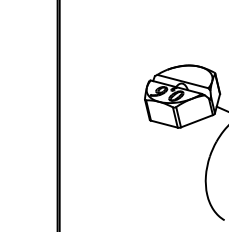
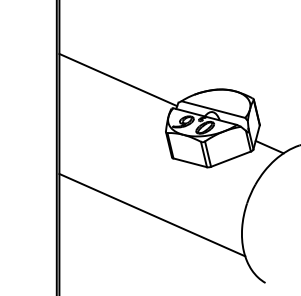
line: (106, 57) -> (118, 79), added
line: (134, 165) -> (152, 214), added

